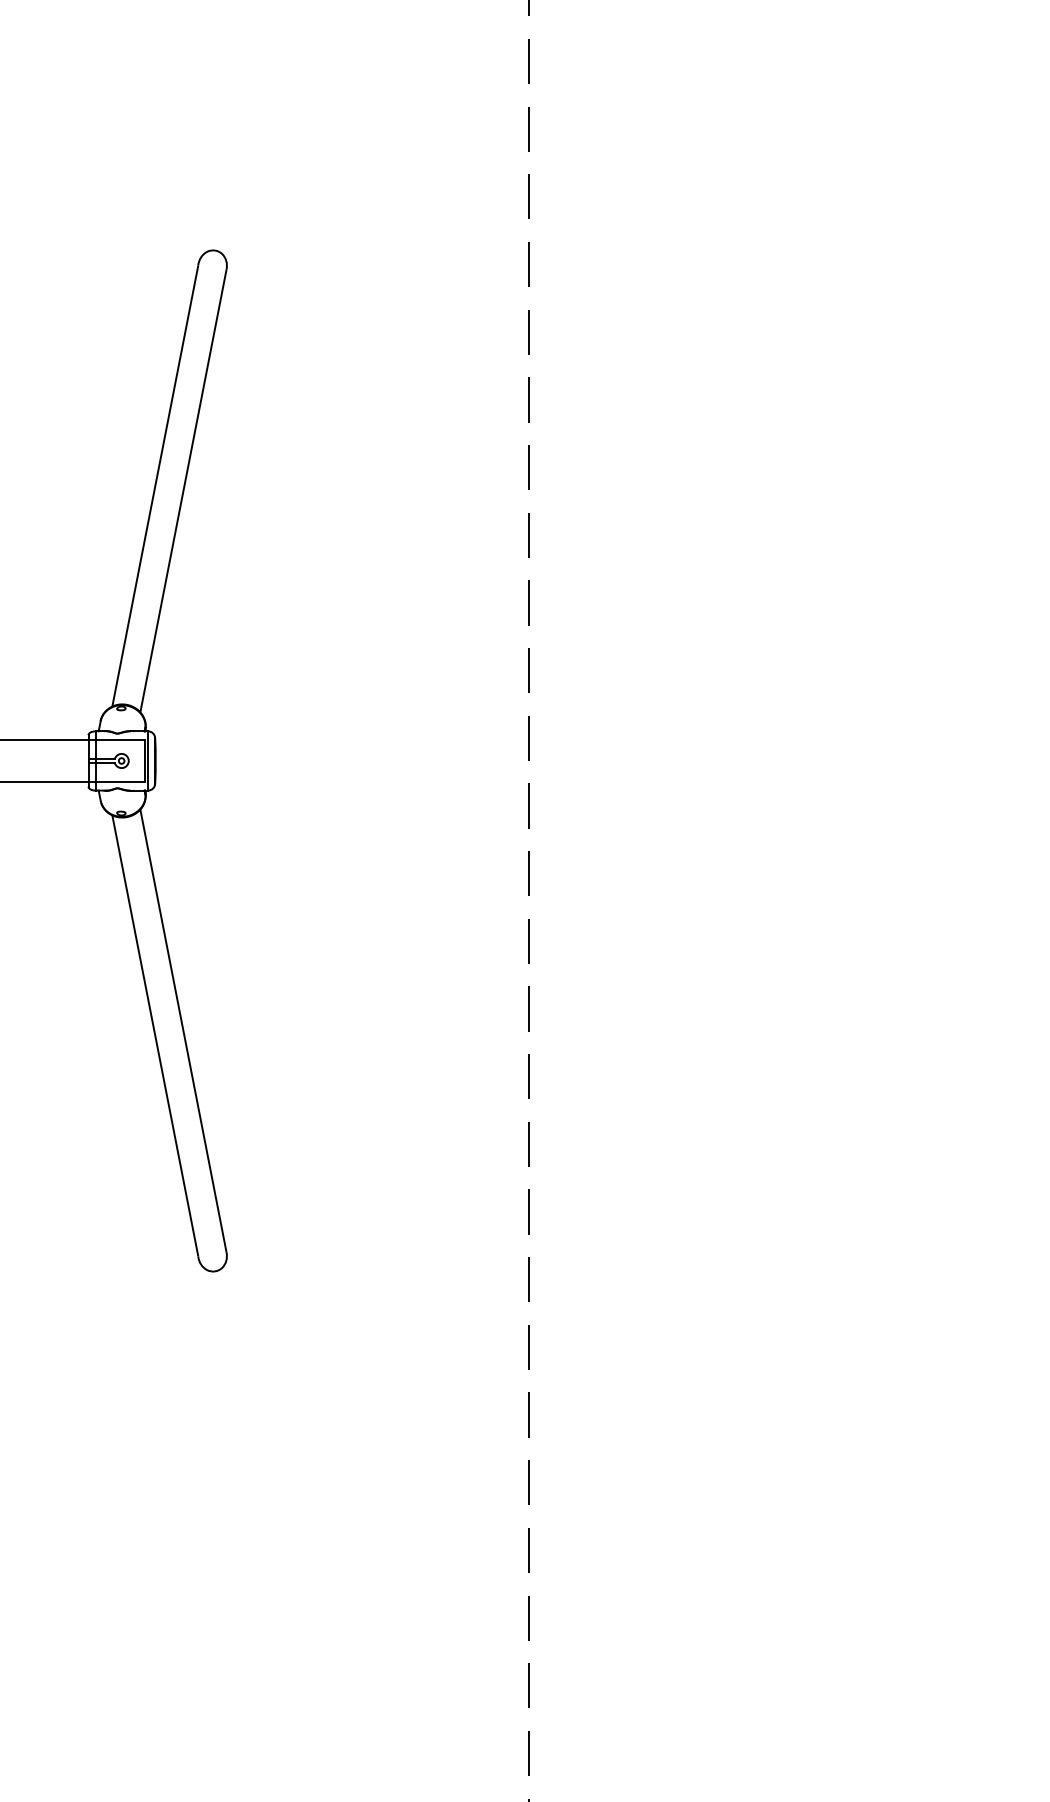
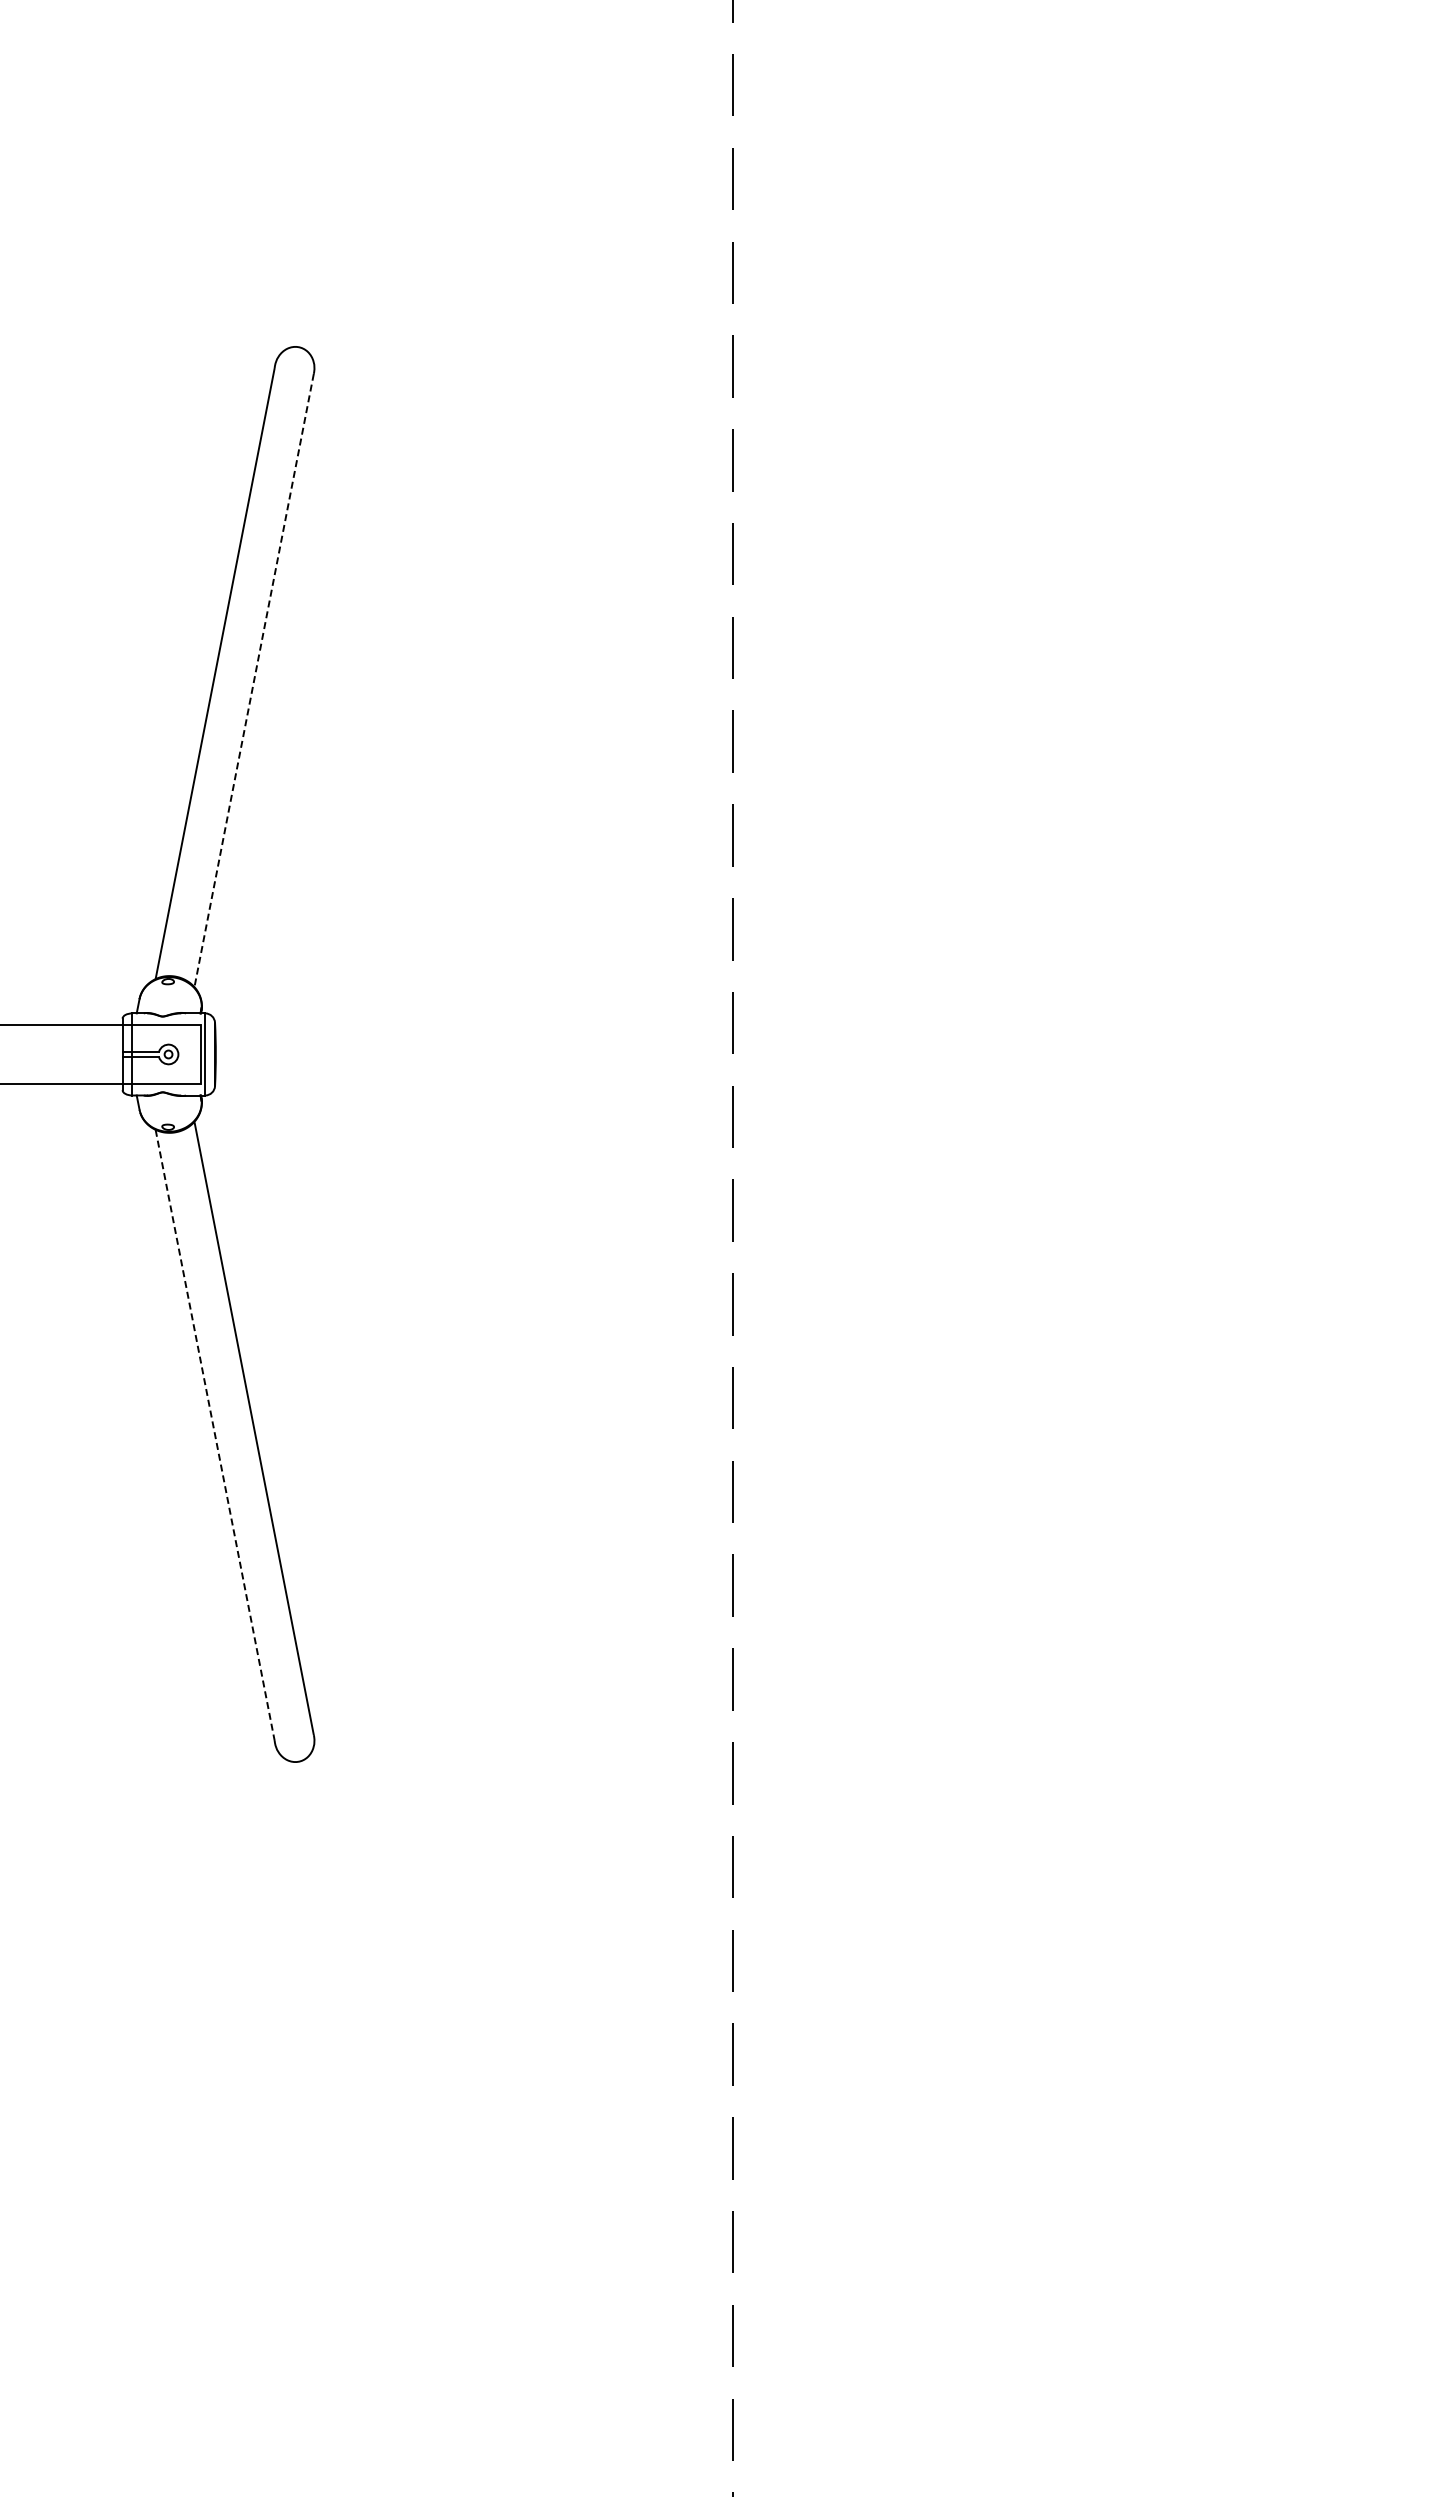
line: (183, 491) -> (254, 680), solid -> dashed
line: (155, 1035) -> (215, 1435), solid -> dashed

